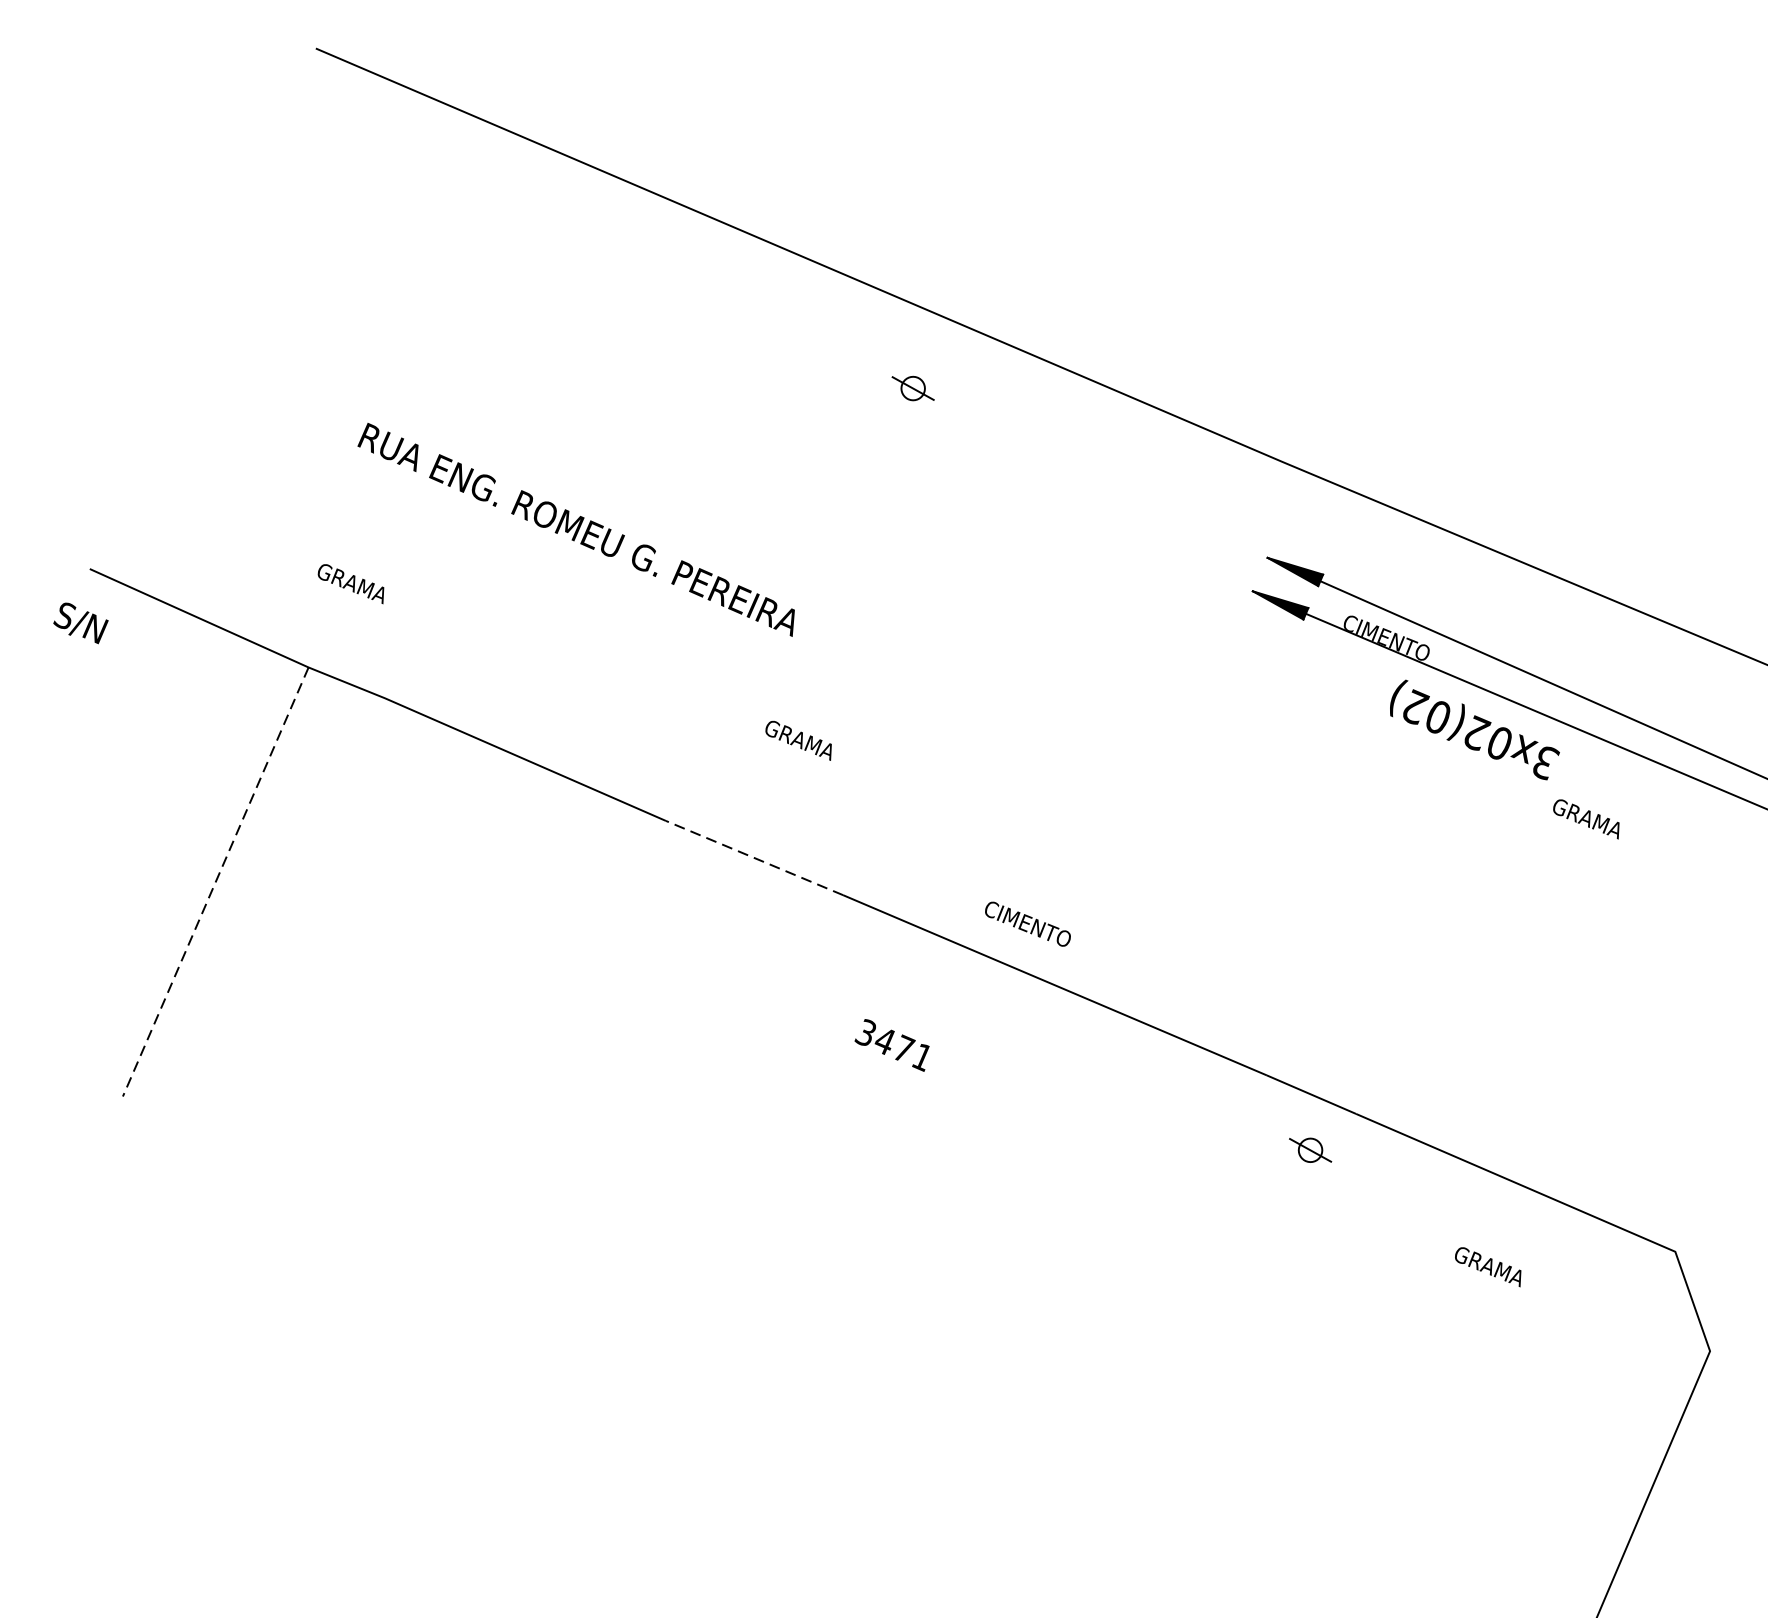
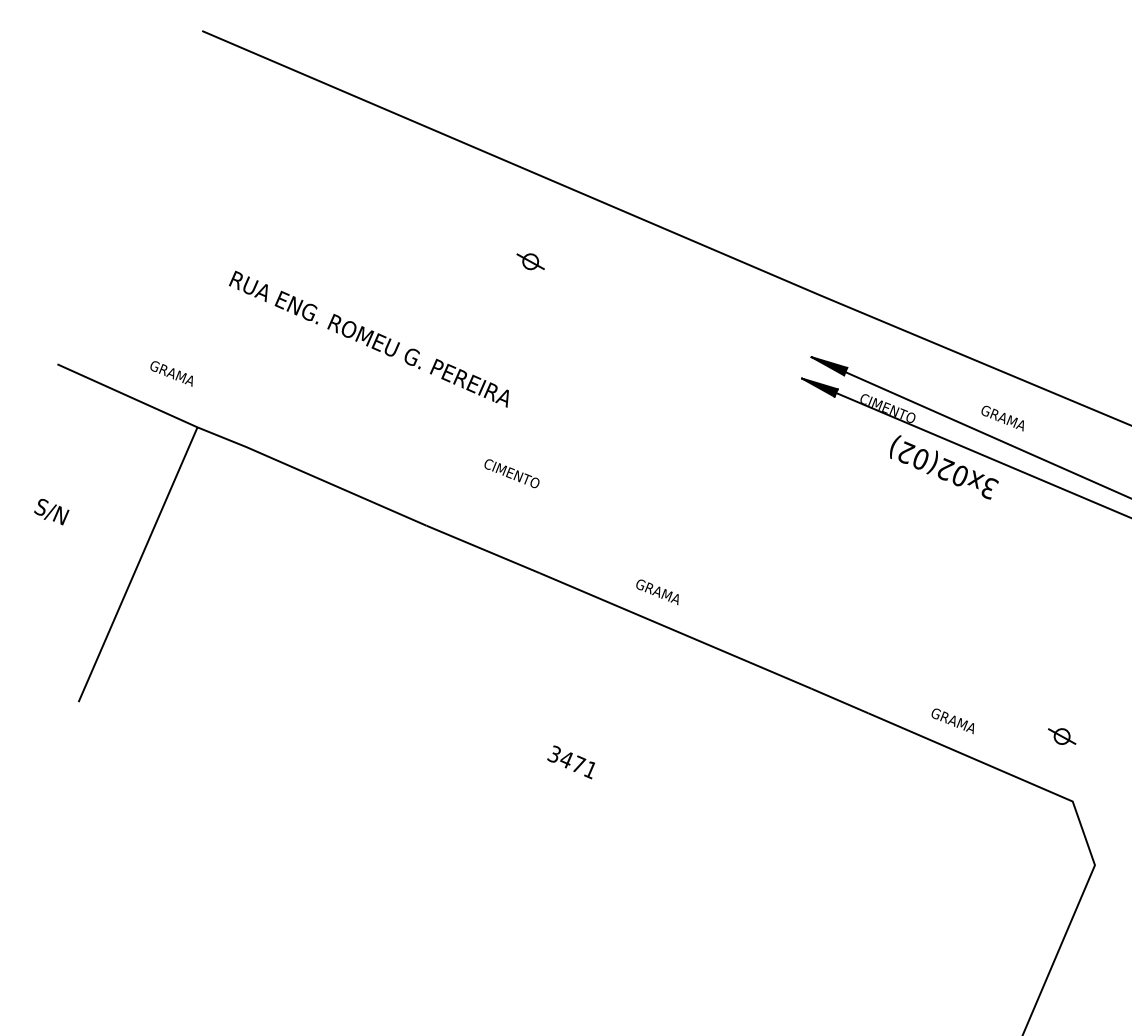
part: (912, 388) -> (530, 261), moved
text: (350, 583) -> (171, 373), moved
text: (80, 623) -> (51, 512), moved
text: (798, 739) -> (511, 473), GRAMA -> CIMENTO
text: (1585, 819) -> (1002, 418), moved
line: (755, 858) -> (483, 549), dashed -> solid
line: (216, 881) -> (138, 564), dashed -> solid
text: (1026, 923) -> (657, 591), CIMENTO -> GRAMA
text: (891, 1045) -> (570, 762), moved
part: (1311, 1150) -> (1062, 736), moved
text: (1487, 1267) -> (952, 721), moved

